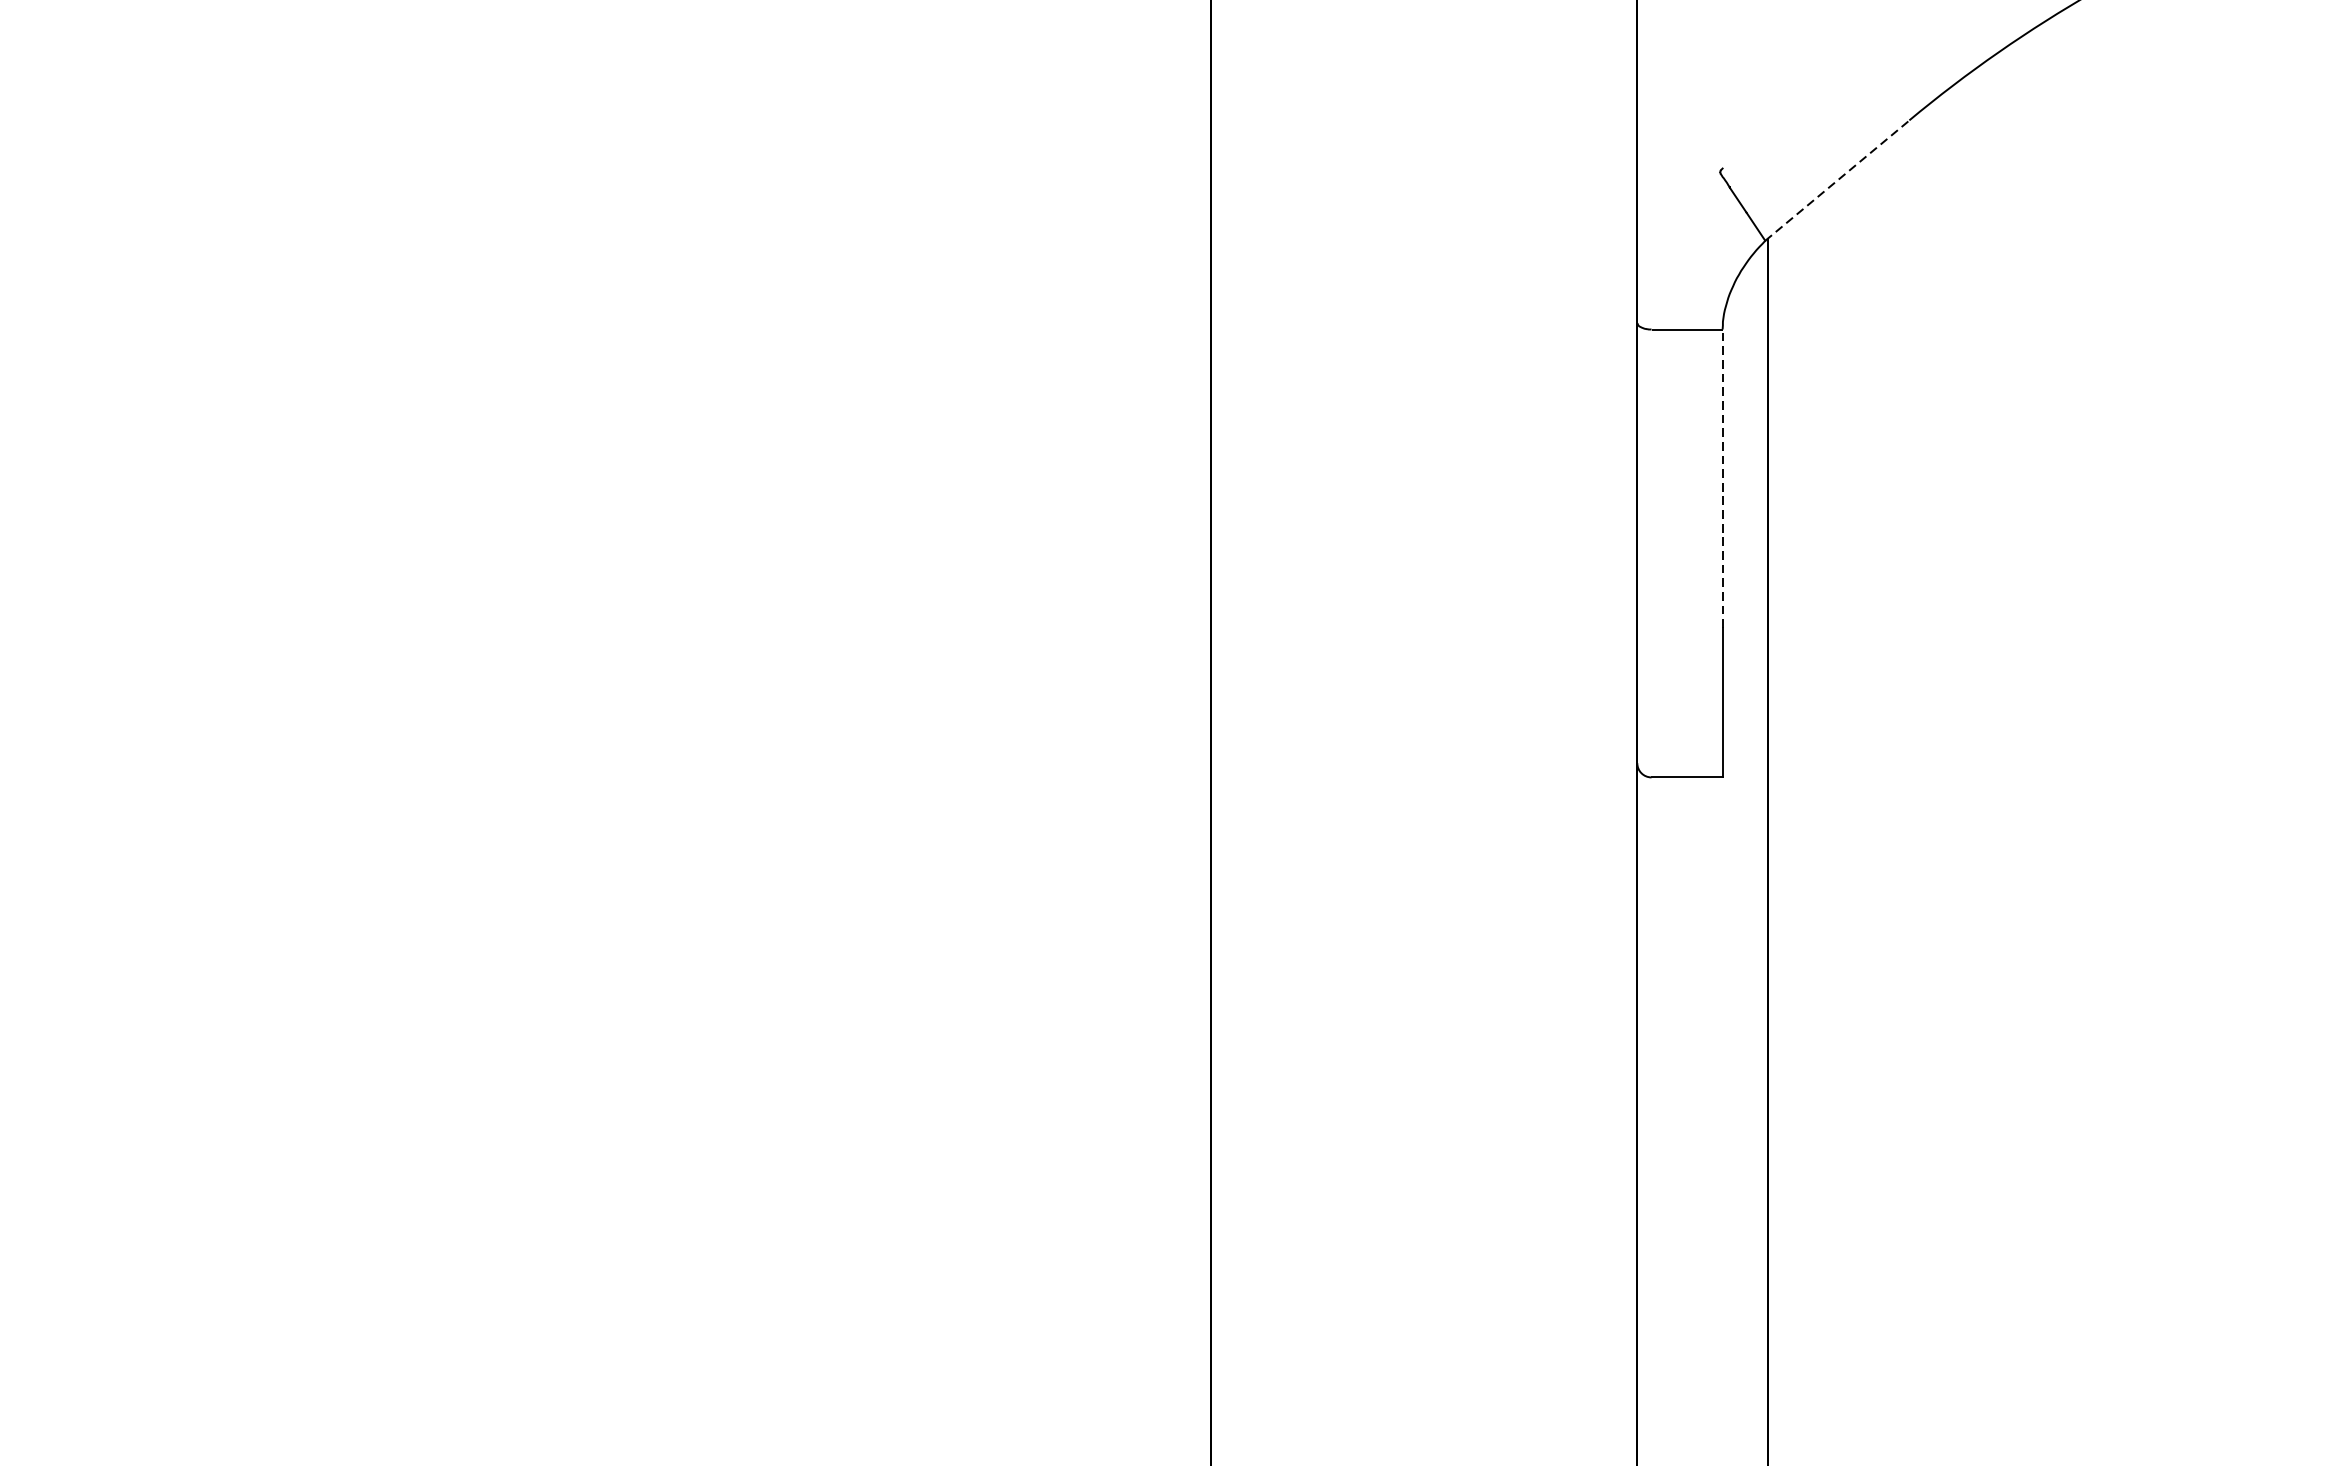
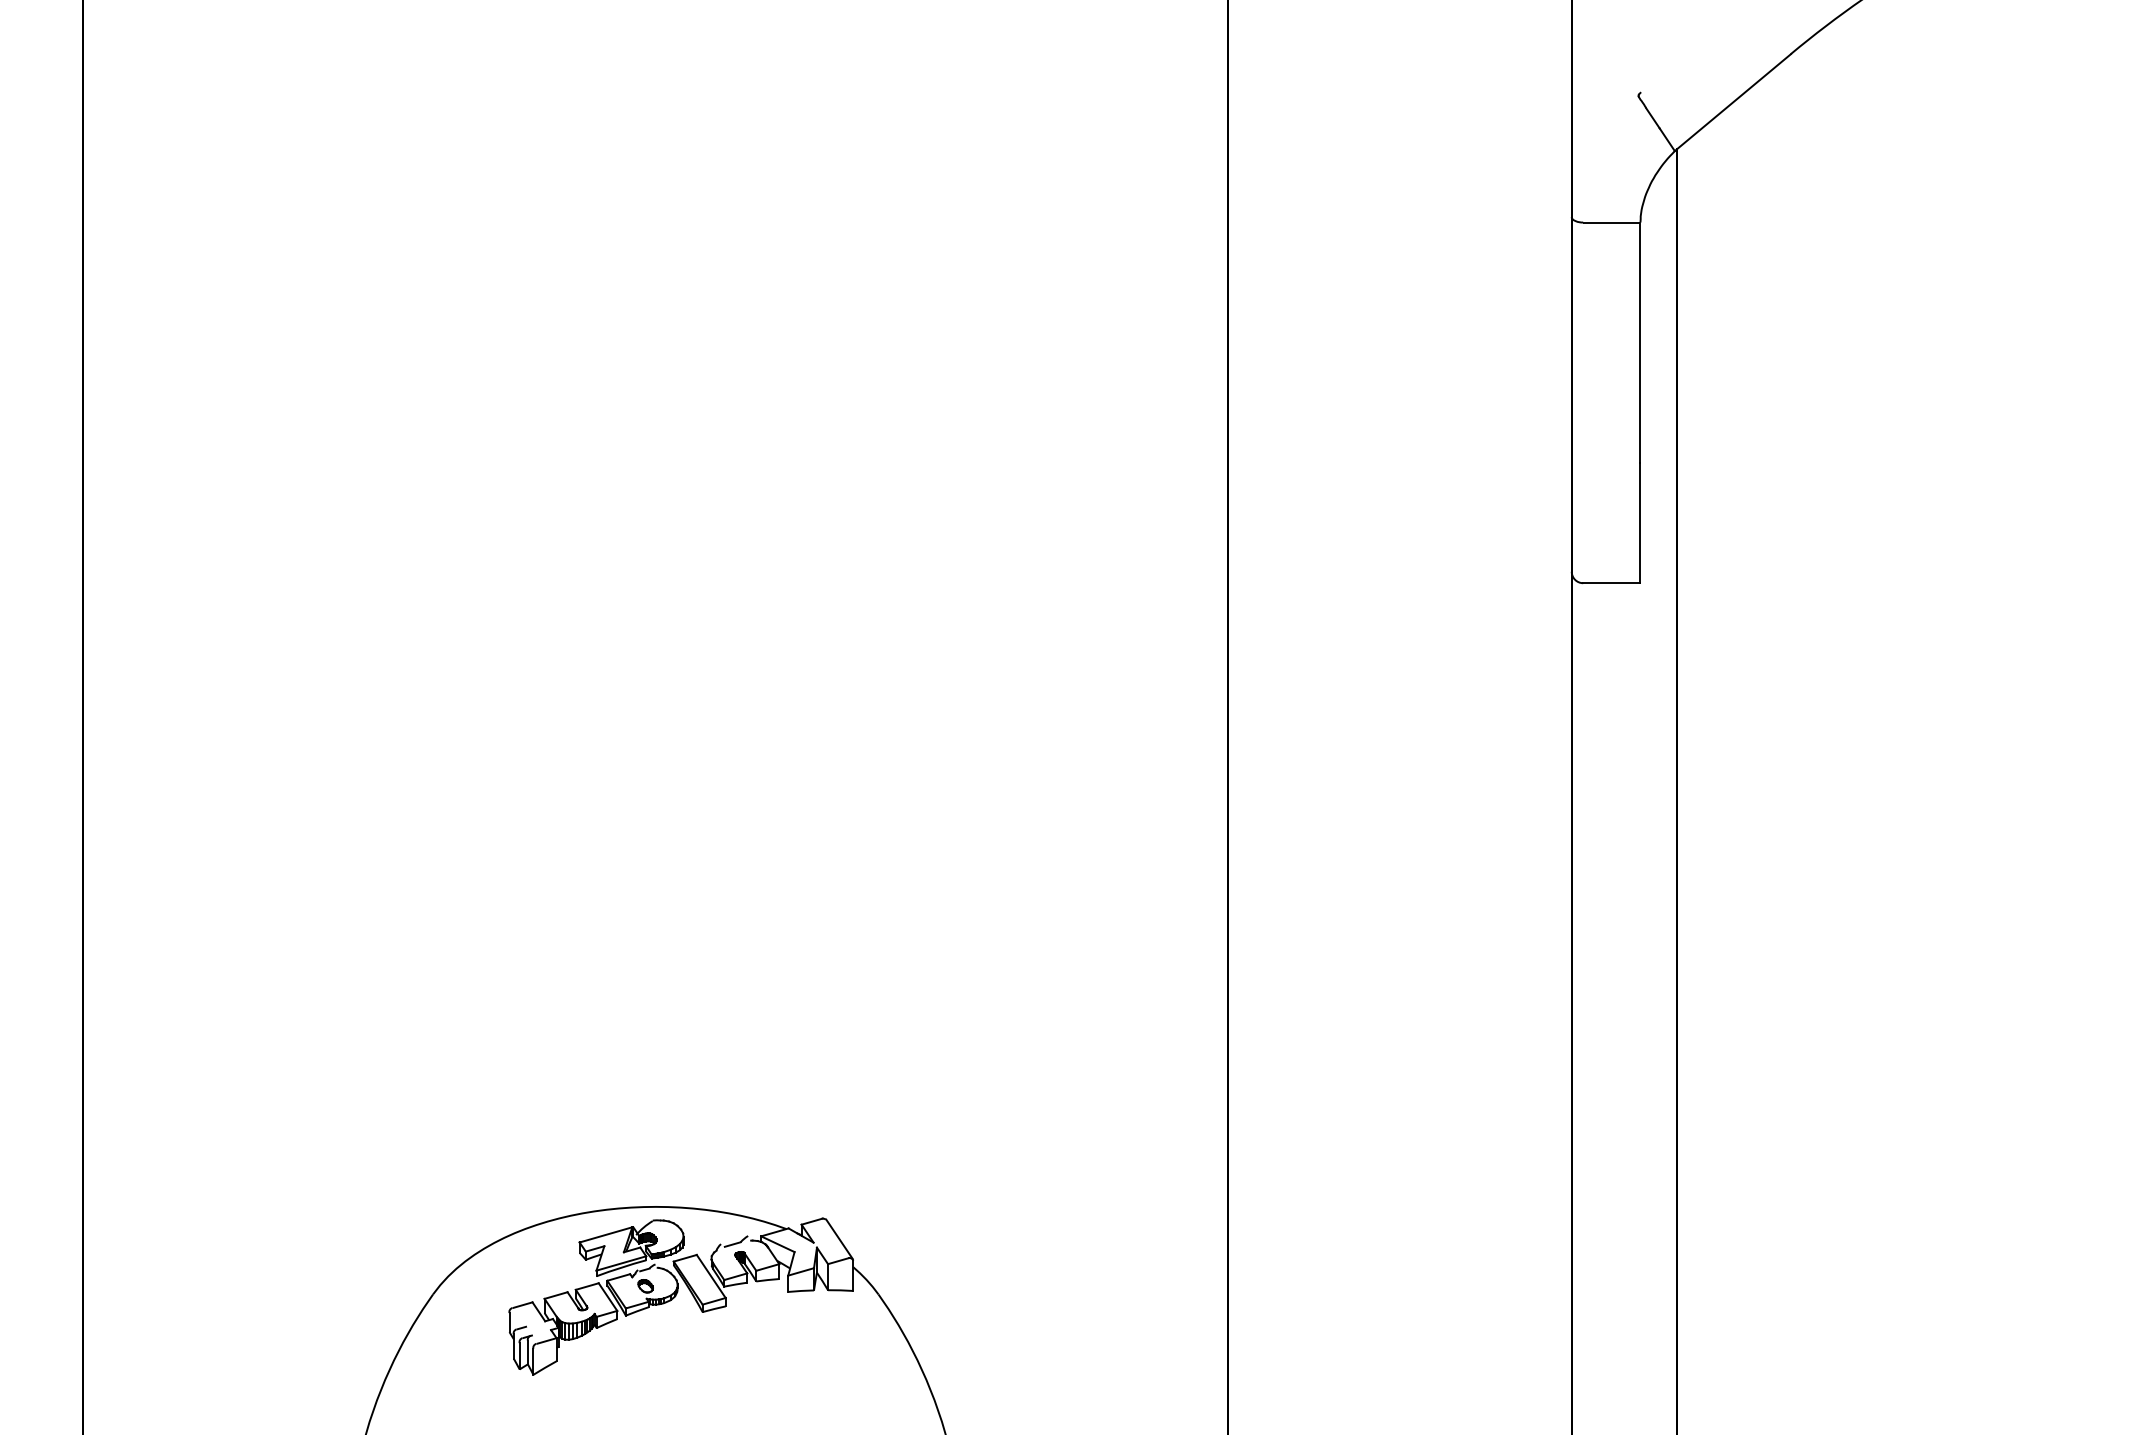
line: (1836, 180) -> (1732, 102), dashed -> solid
line: (1722, 478) -> (1640, 342), dashed -> solid

